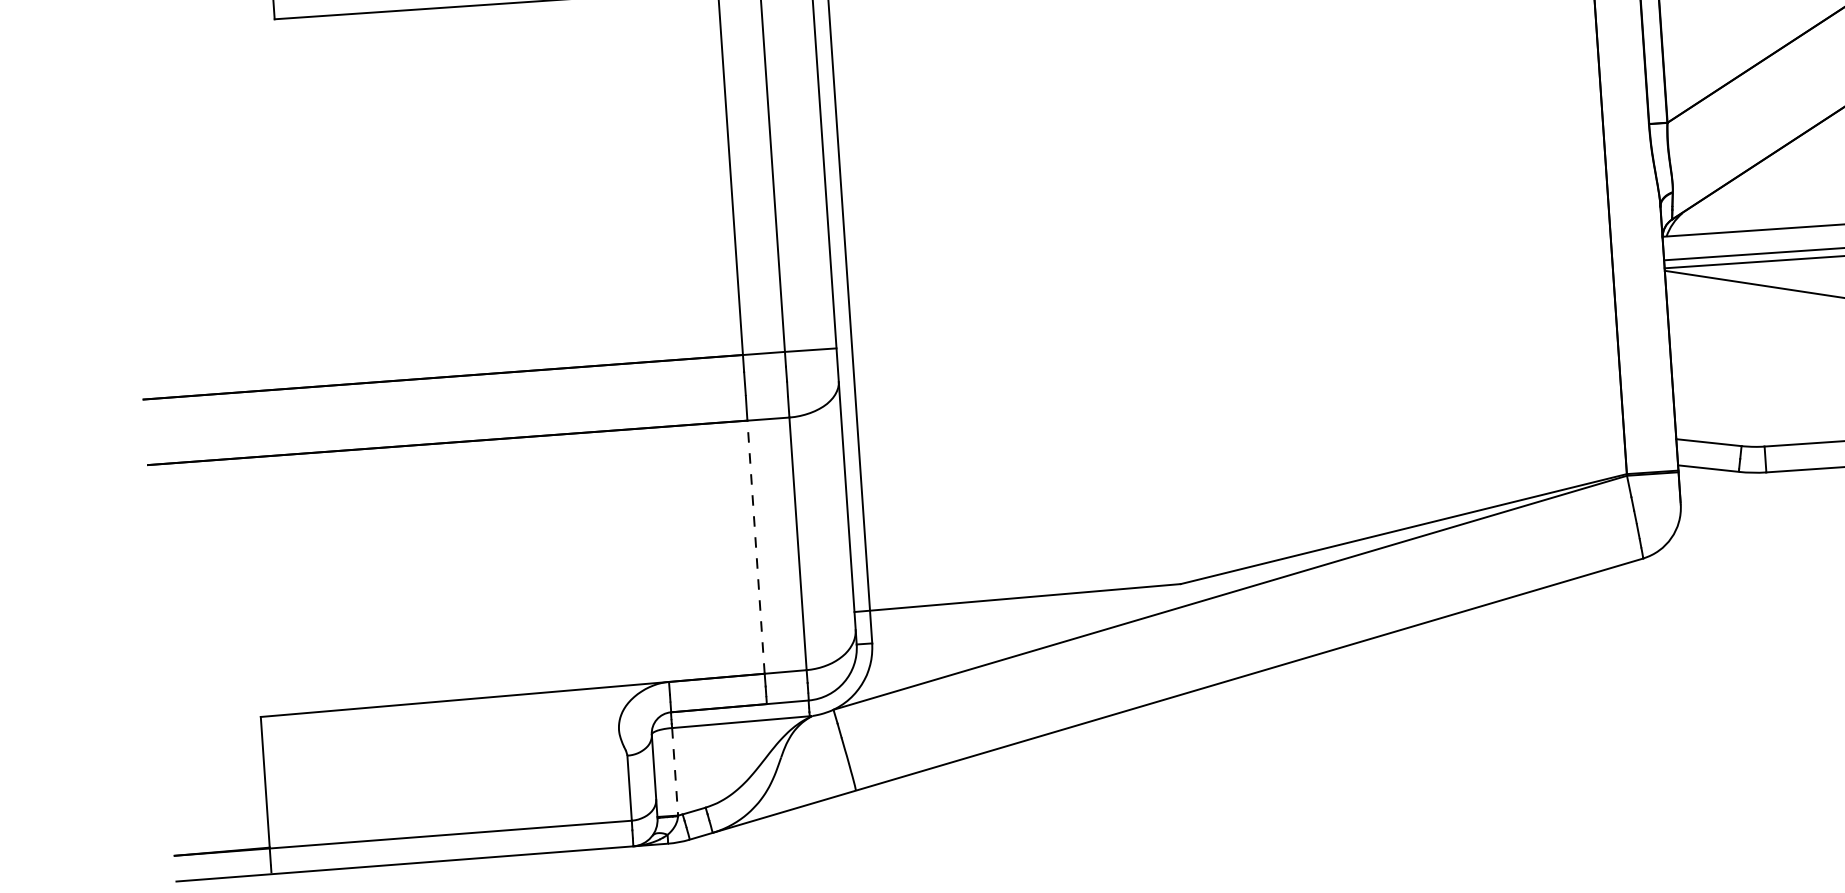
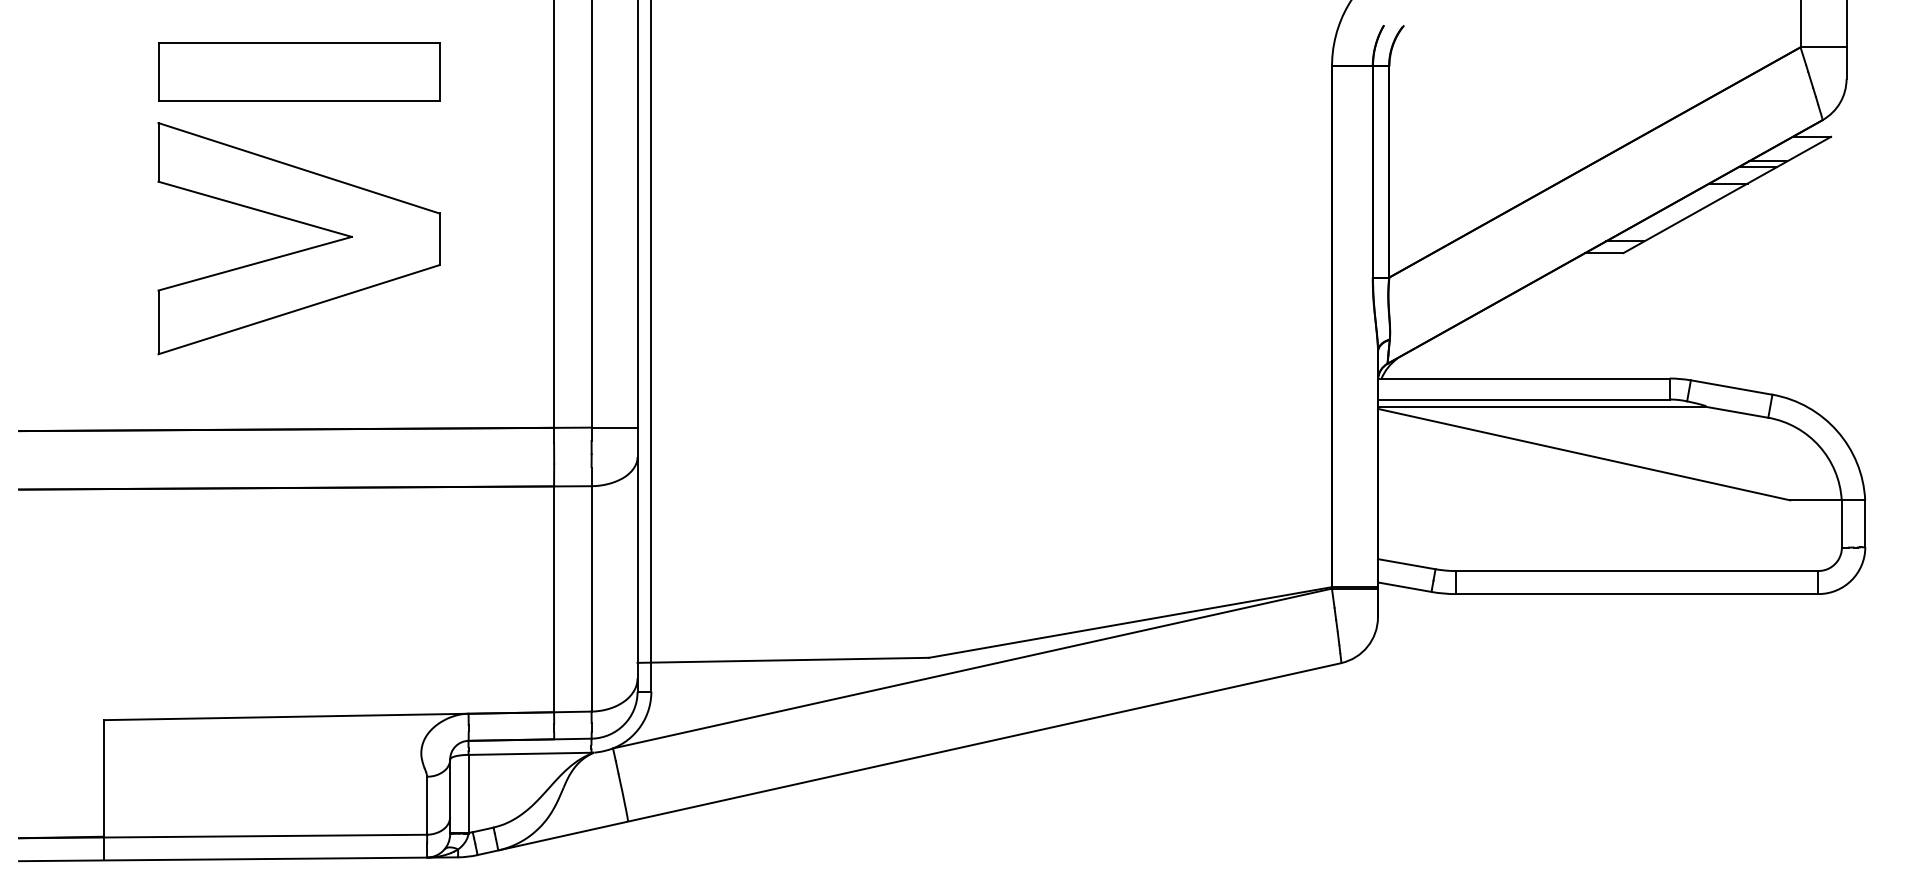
part: (447, 174) -> (302, 249), added
line: (756, 547) -> (554, 599), dashed -> solid
line: (675, 772) -> (468, 794), dashed -> solid

